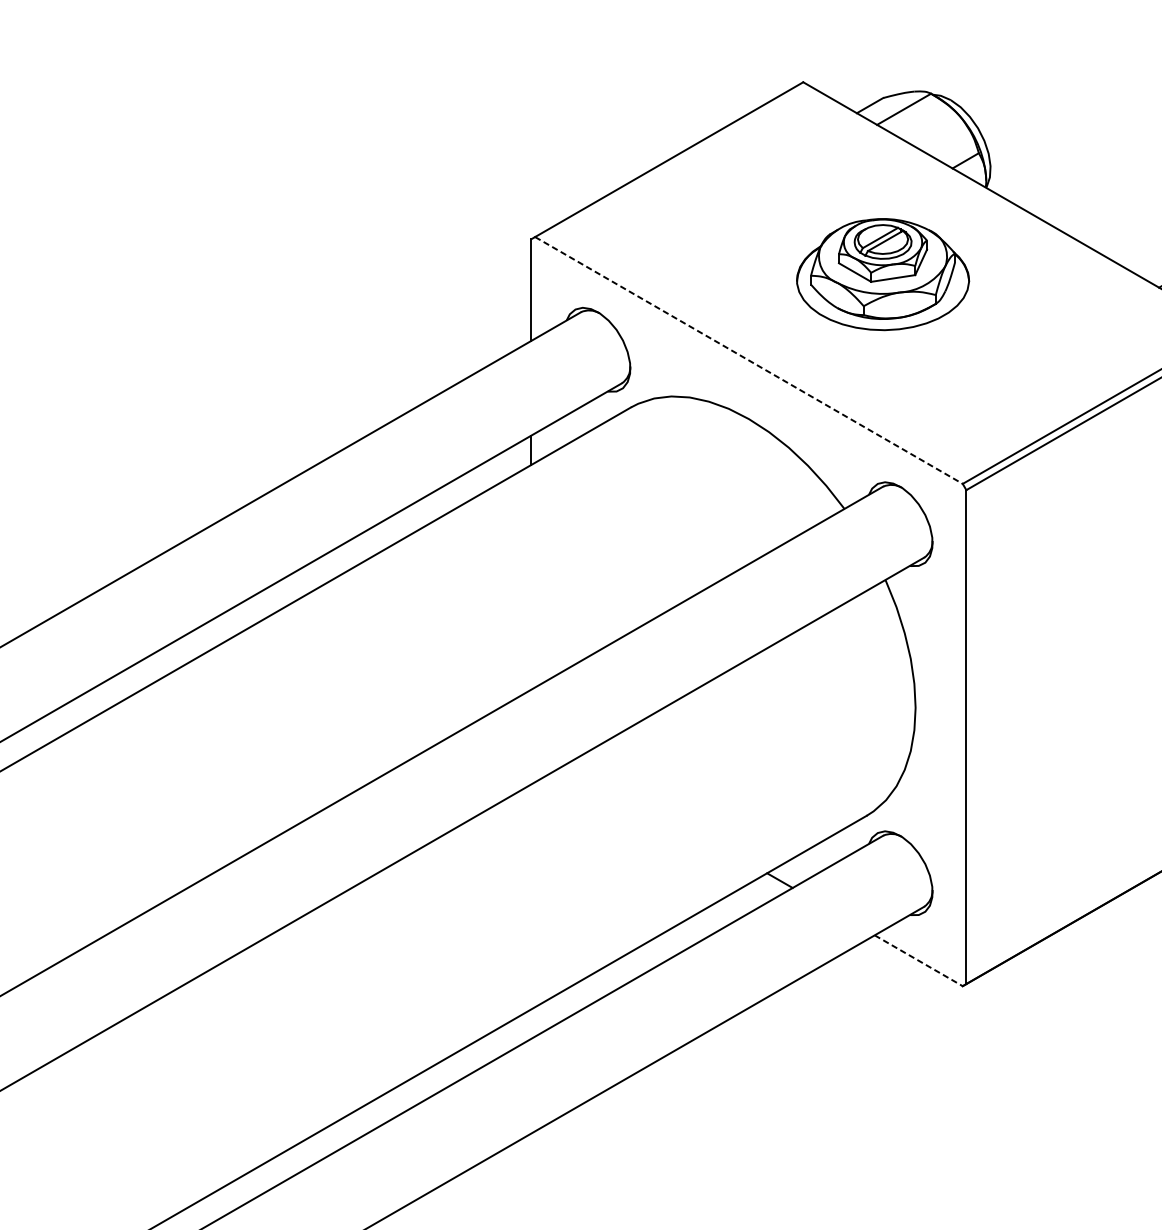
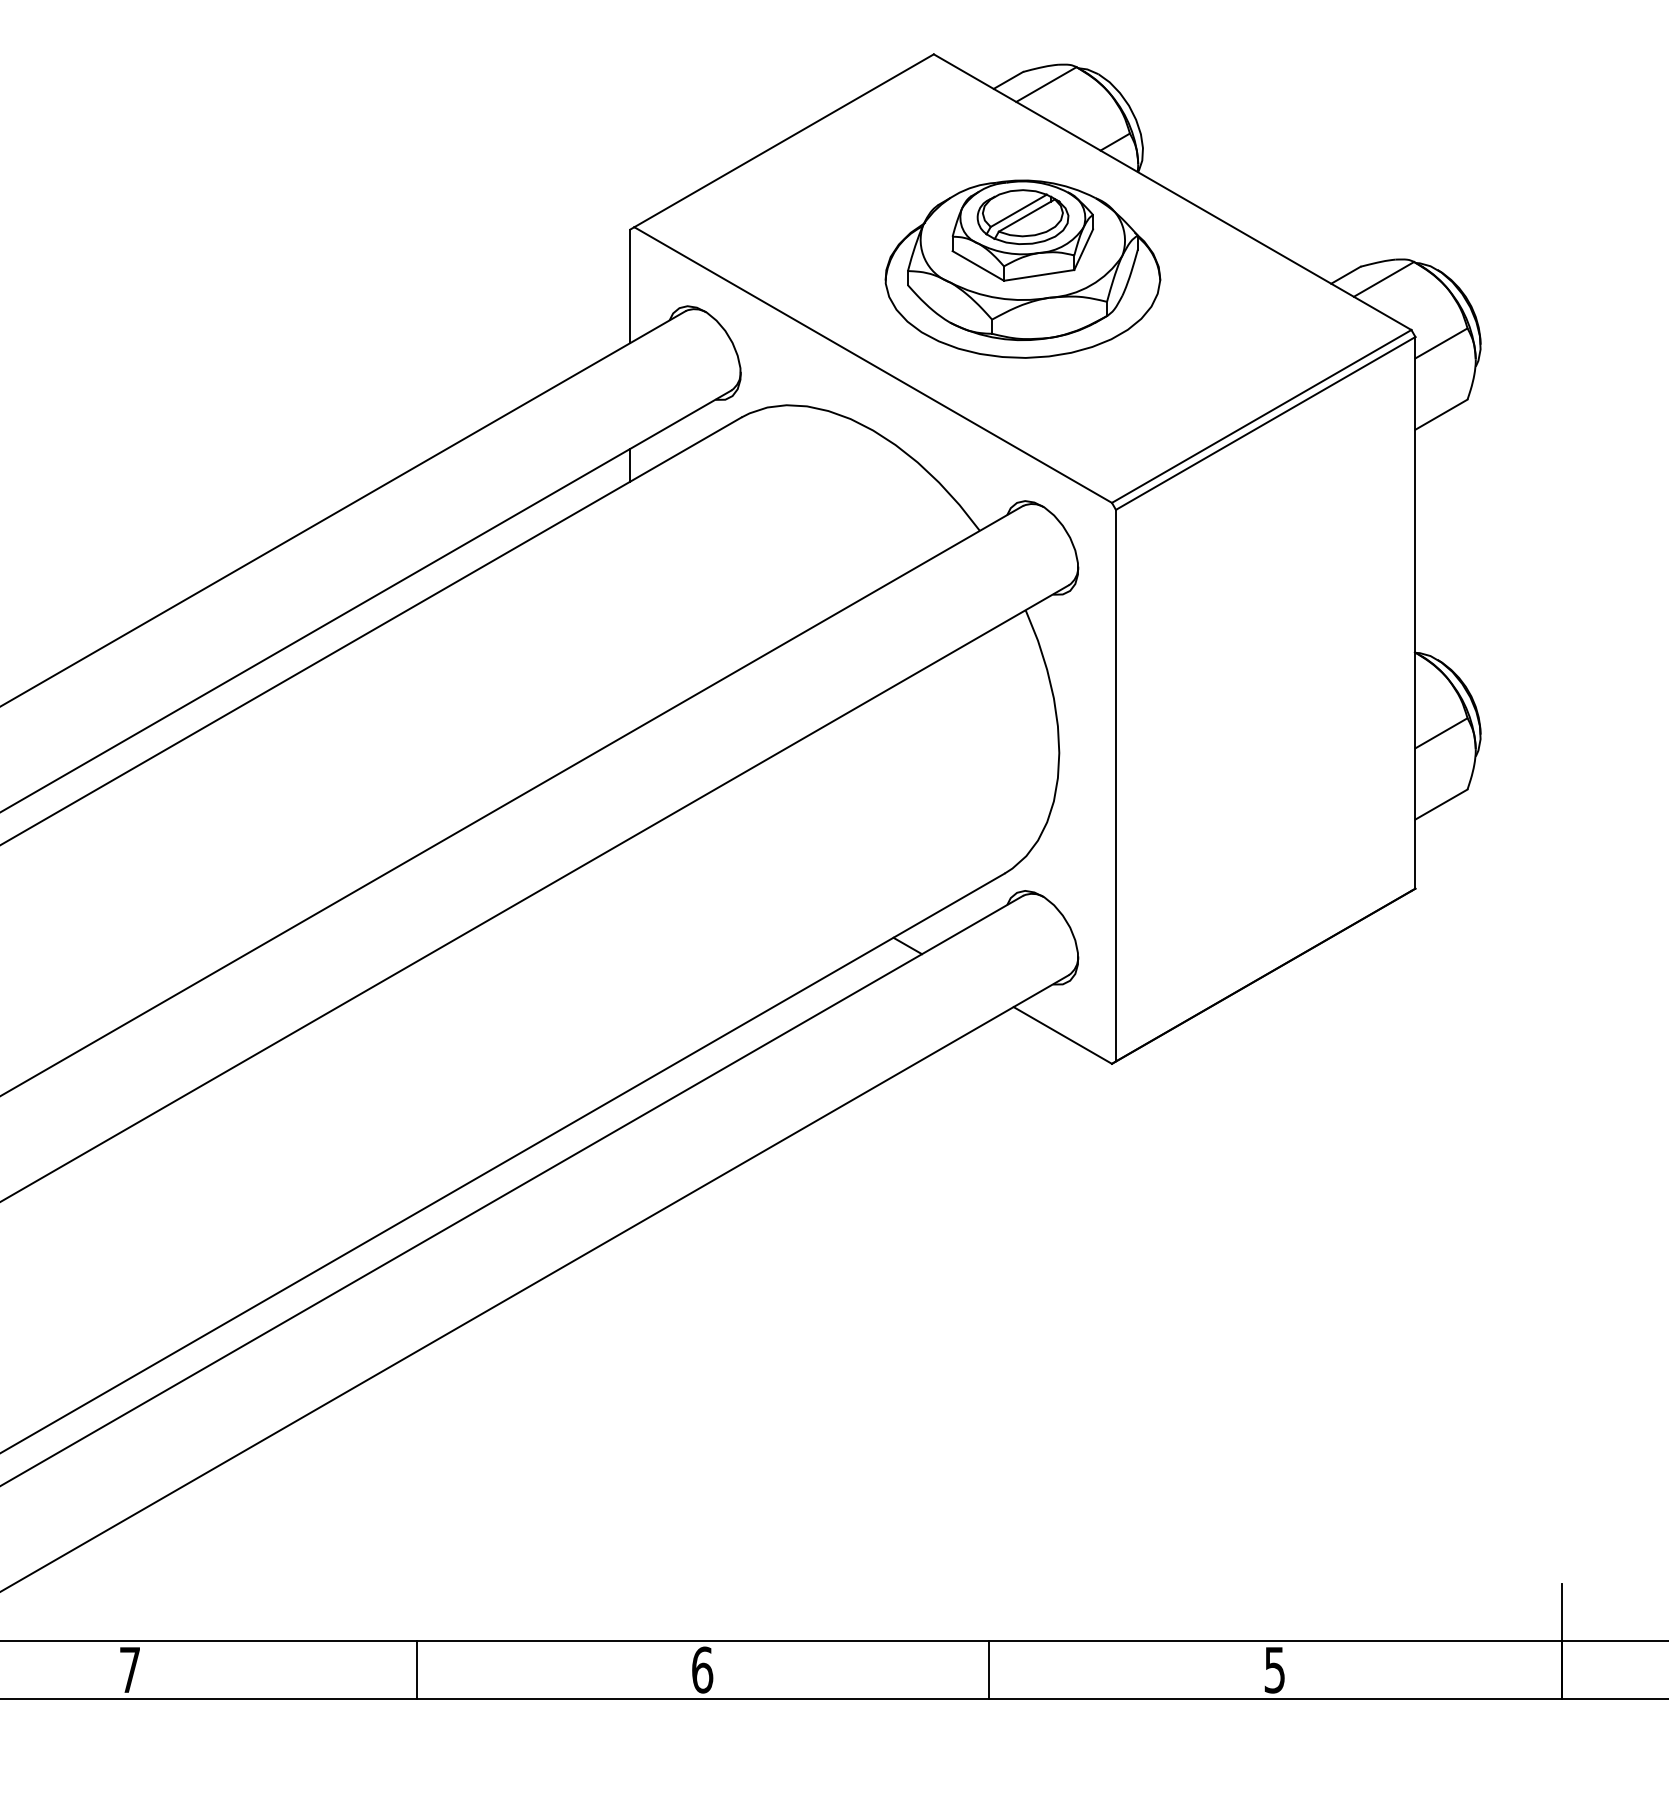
part: (882, 274) -> (1022, 268), size x1.43
line: (749, 360) -> (873, 365), dashed -> solid
line: (918, 960) -> (1062, 1035), dashed -> solid

